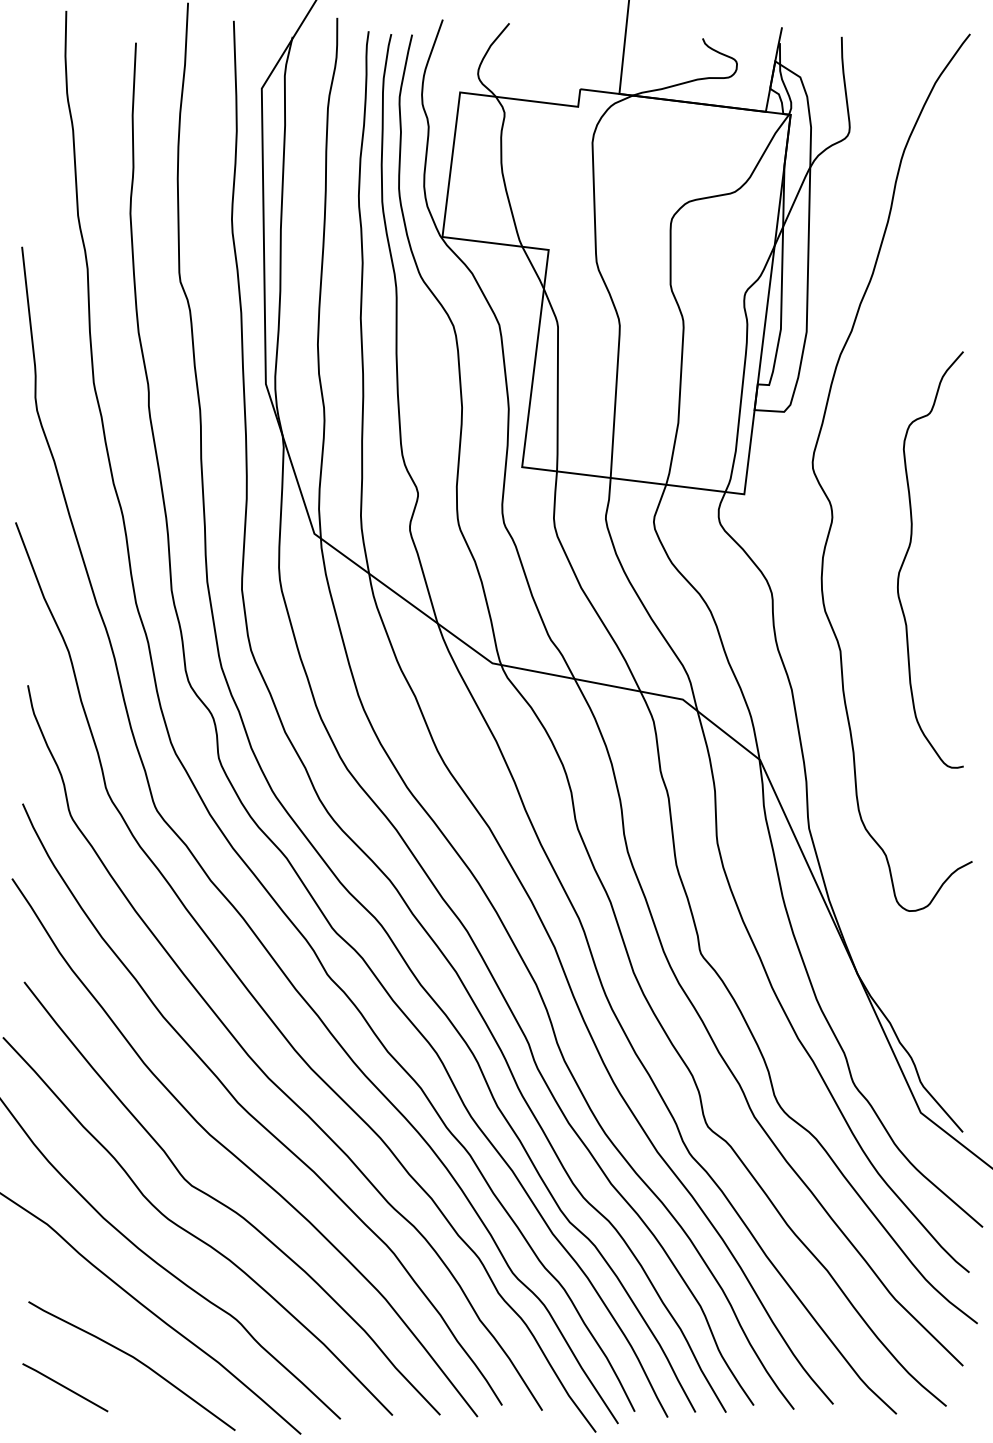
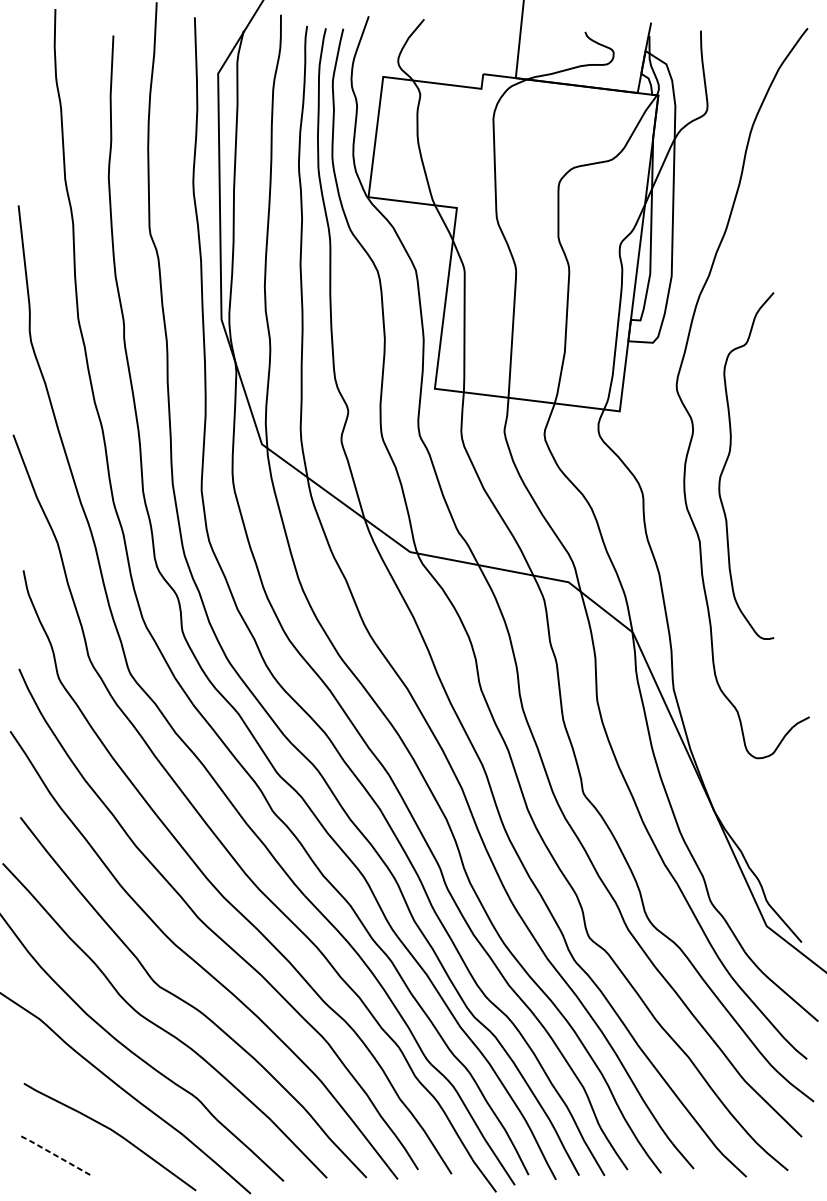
curve: (908, 552) -> (728, 459), moved
line: (65, 1387) -> (54, 1154), solid -> dashed

